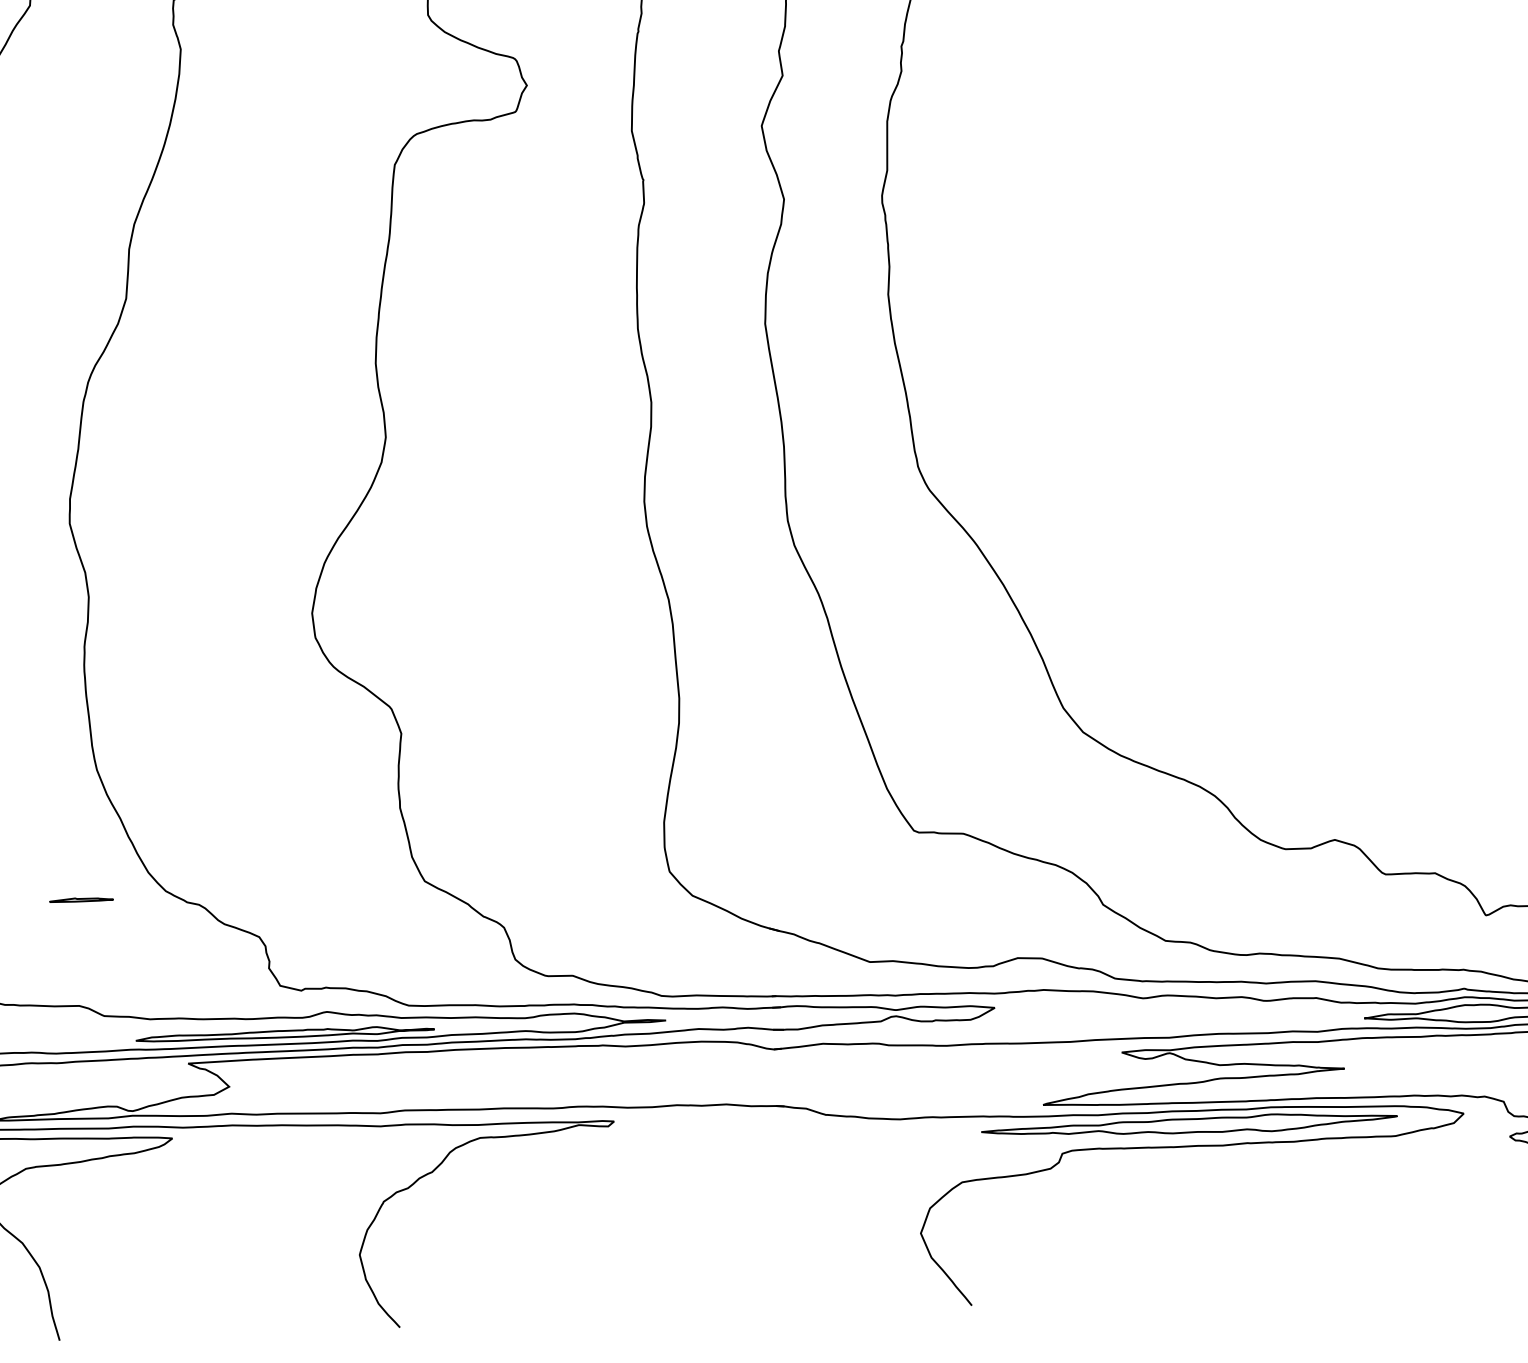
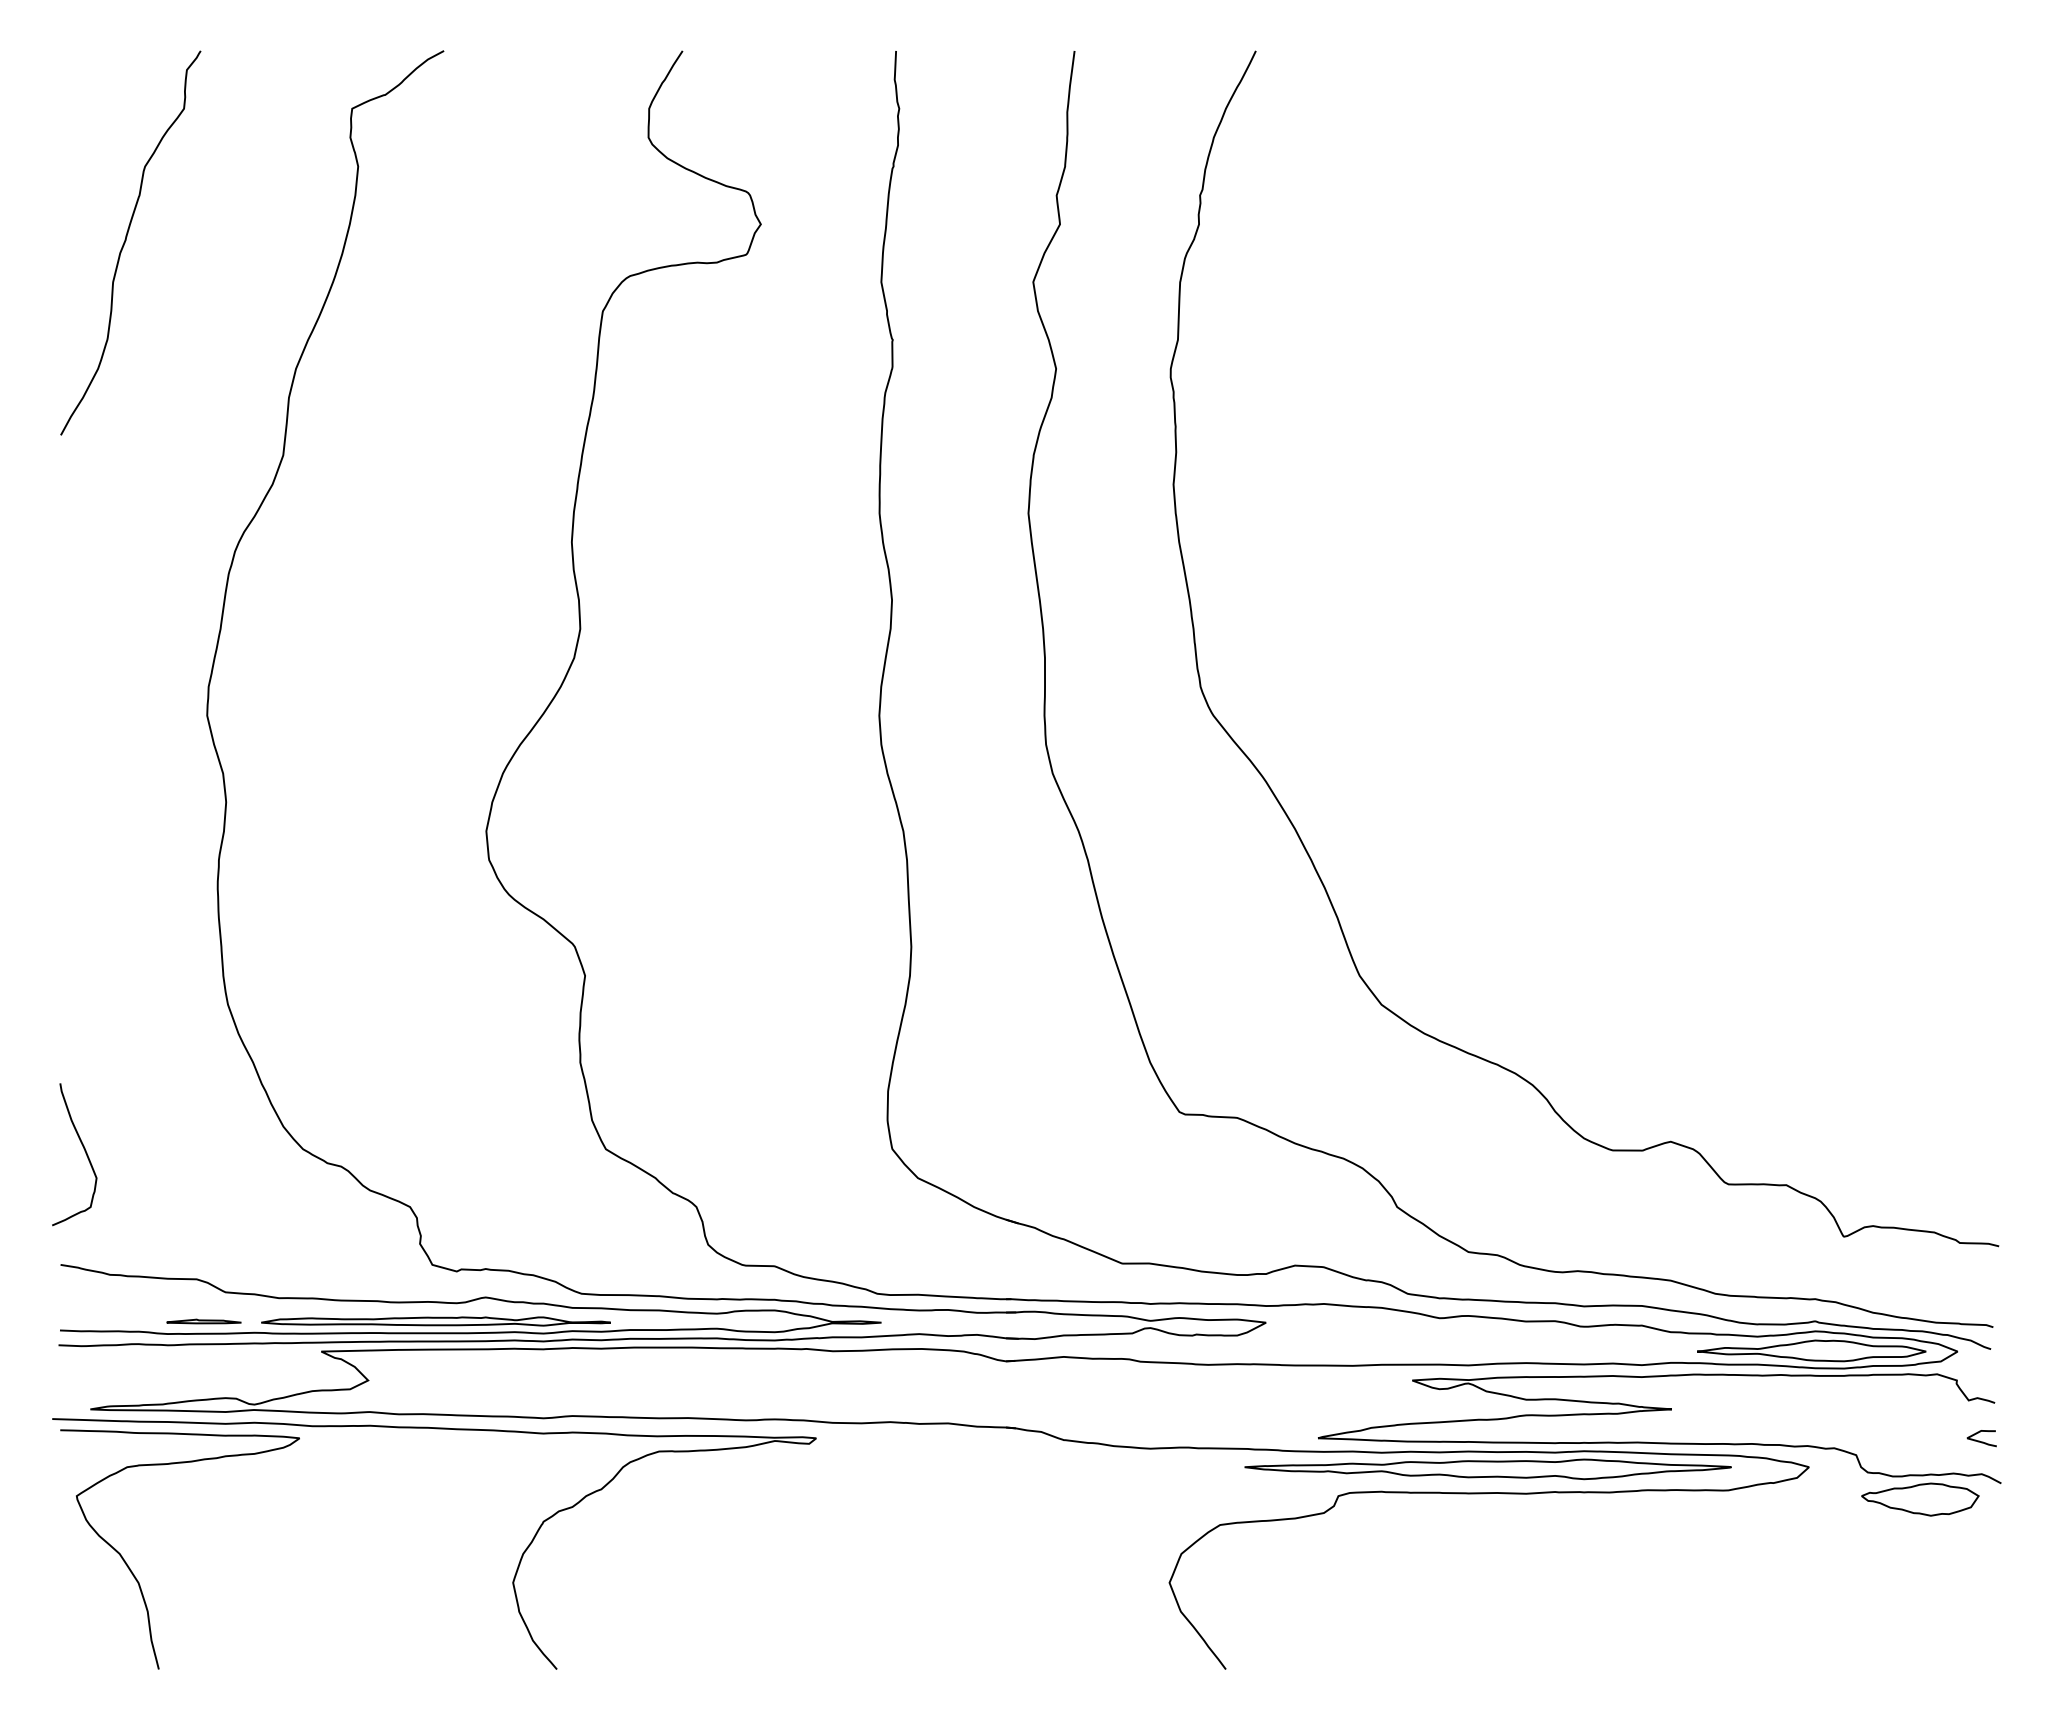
part: (81, 899) -> (203, 1321), moved

